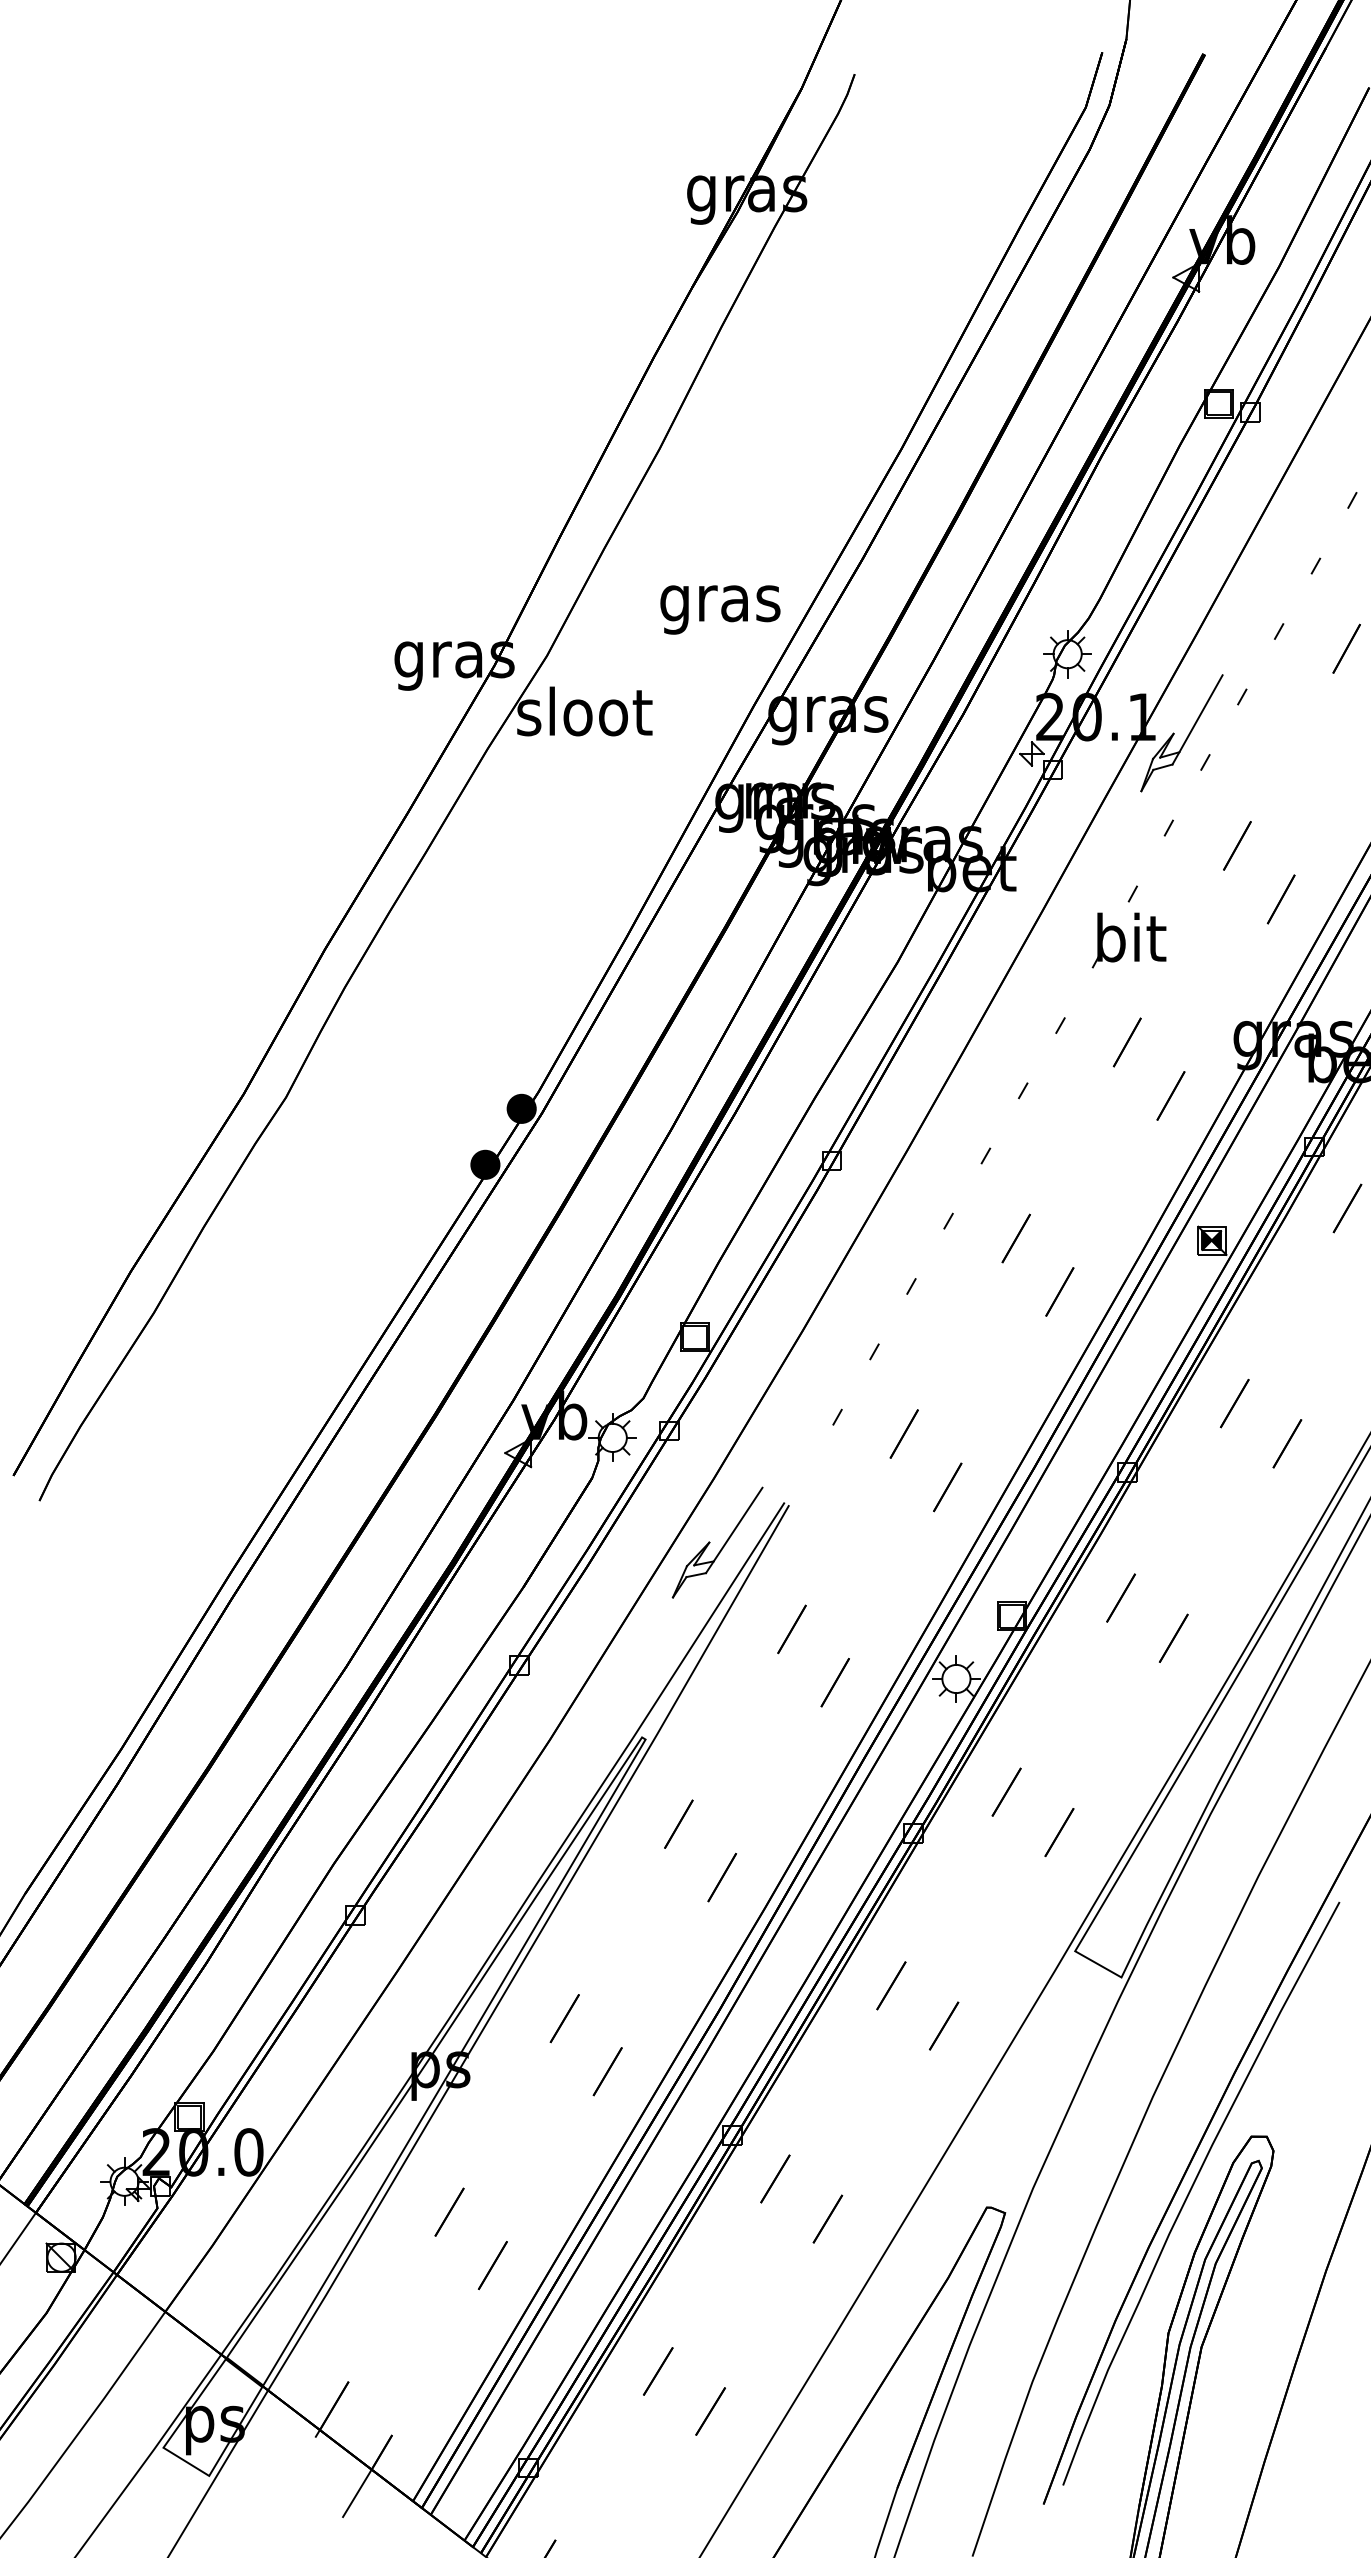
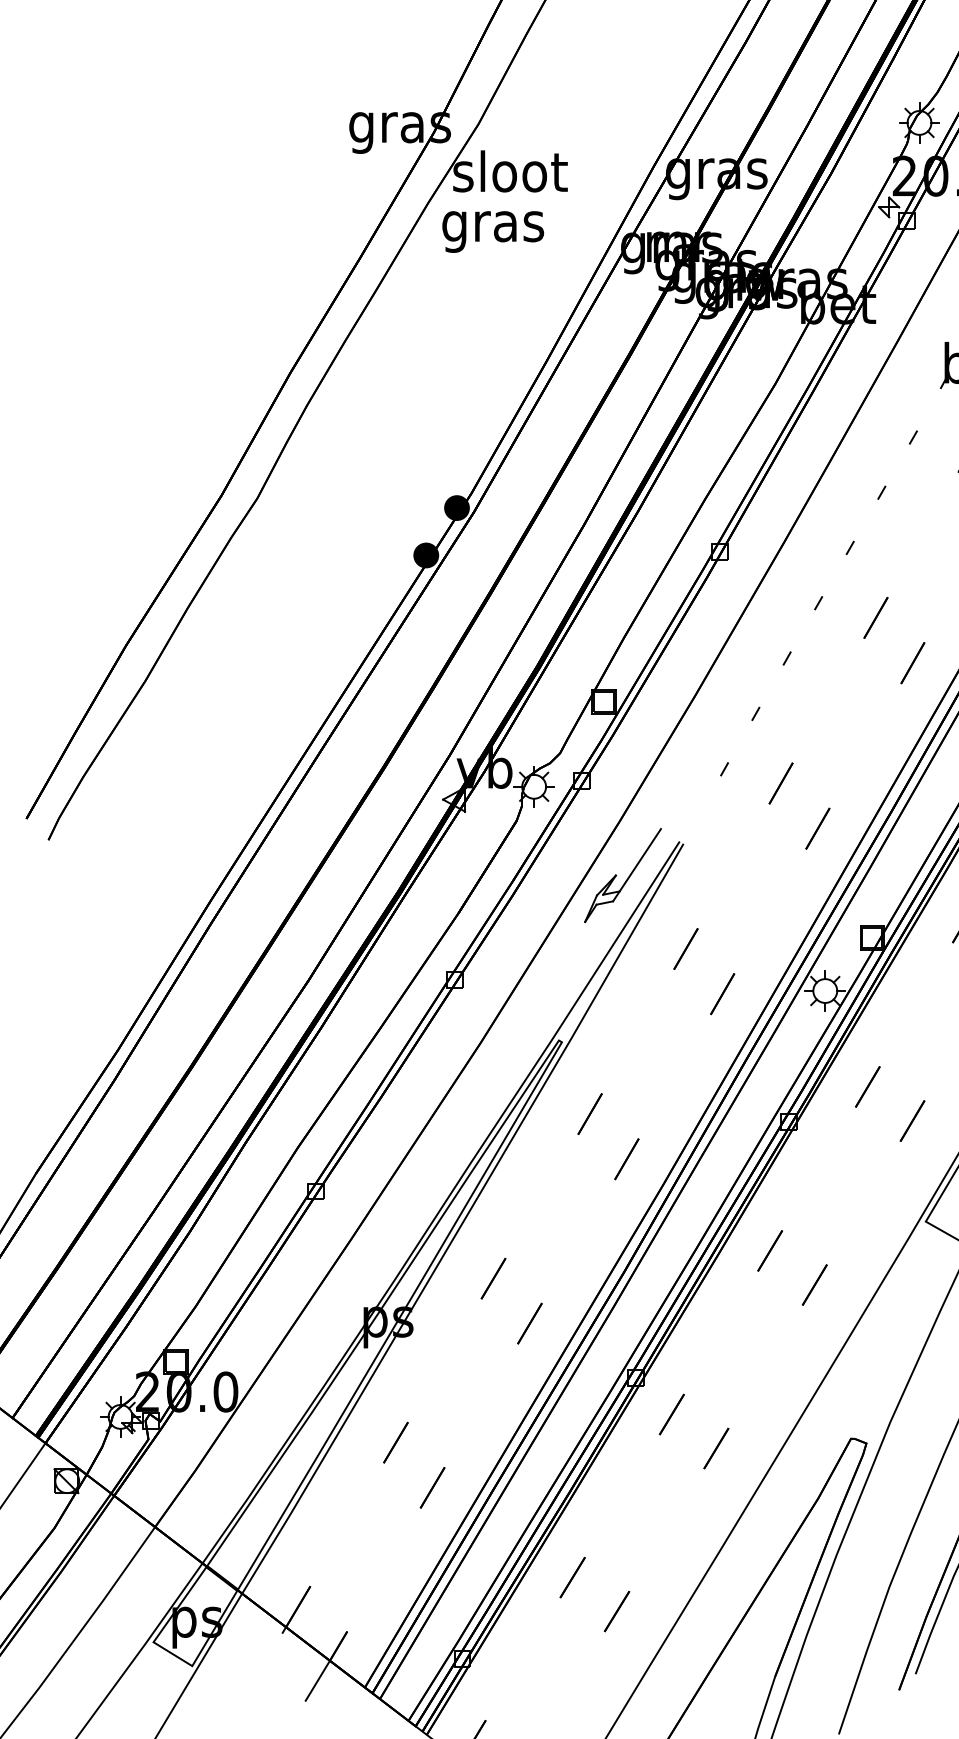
text: (720, 609) -> (493, 231), moved

